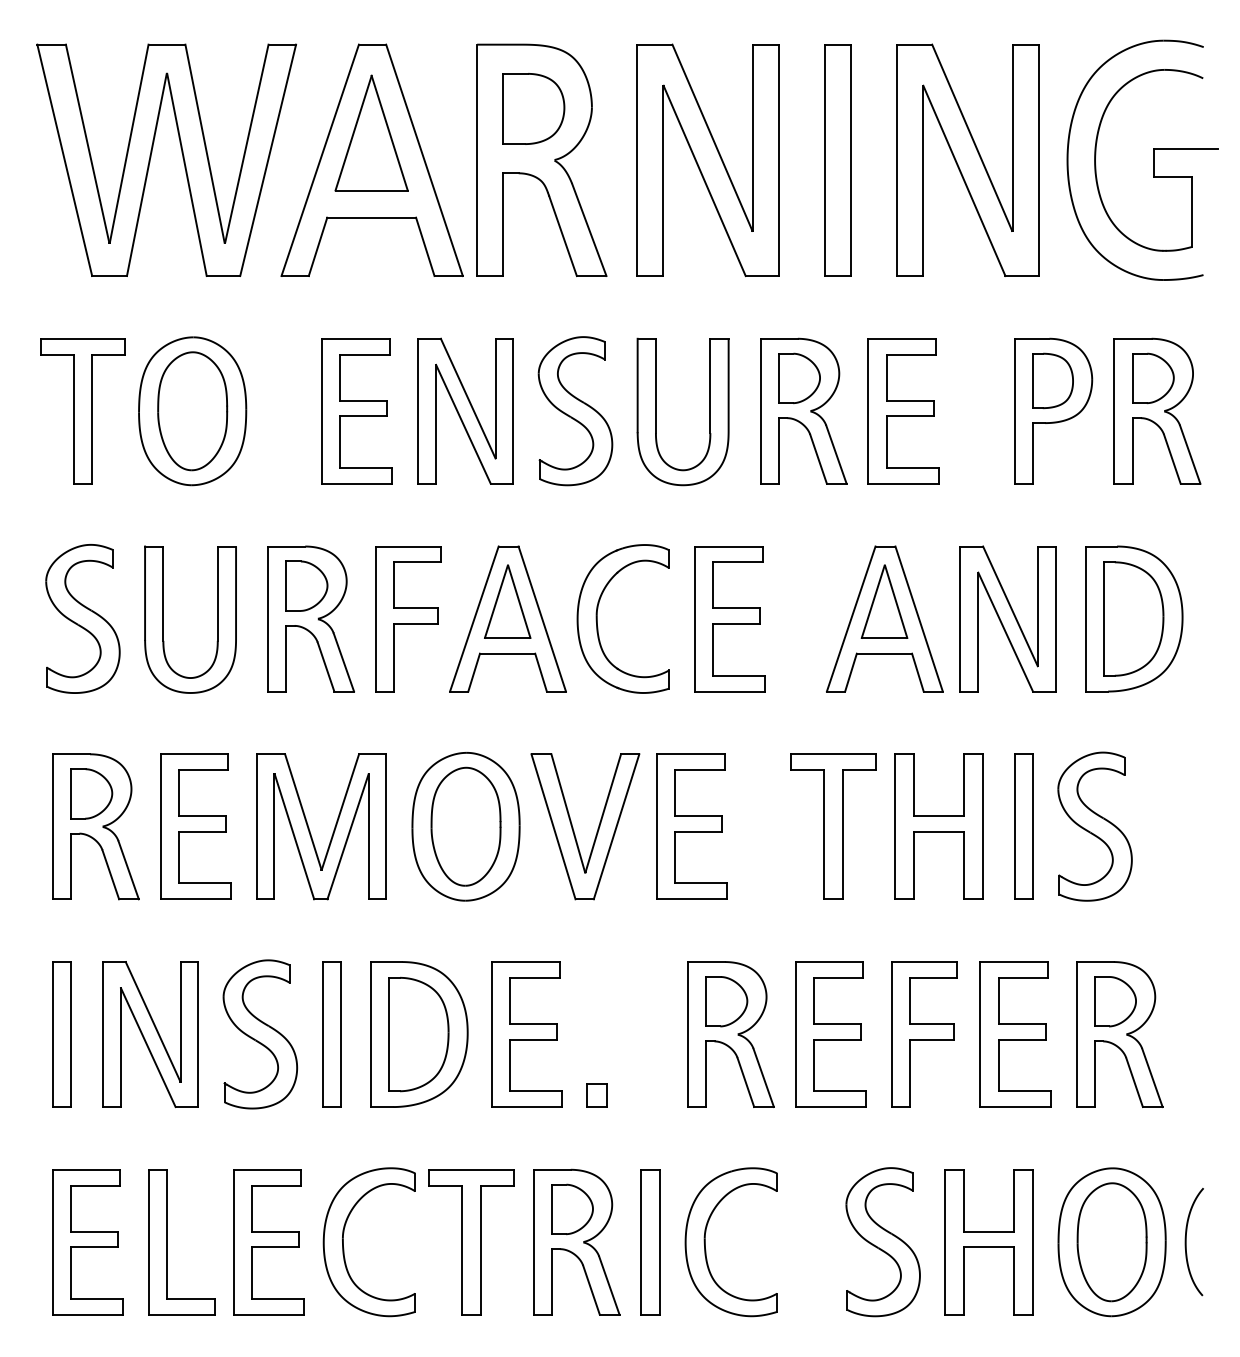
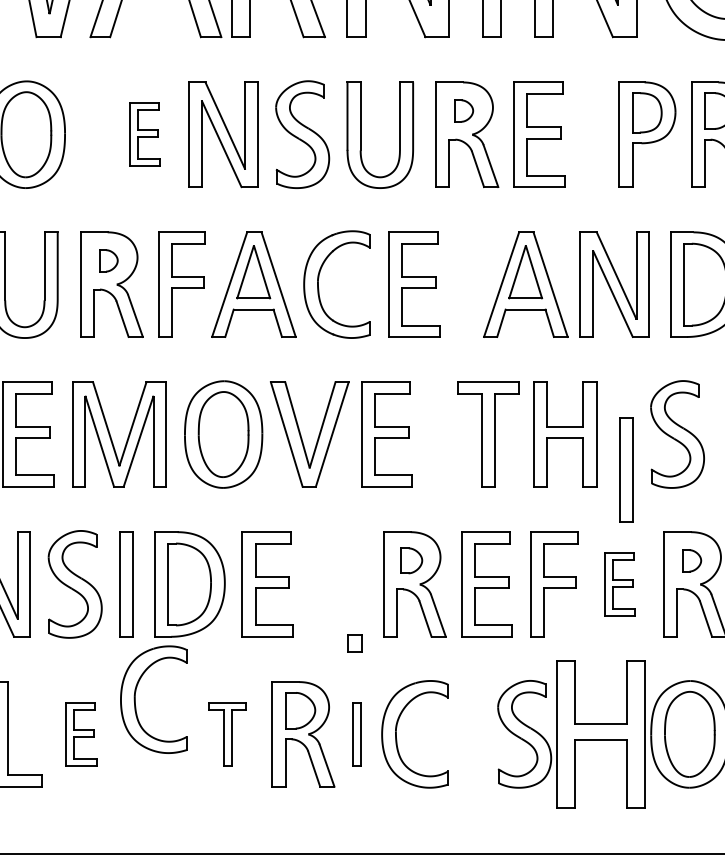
part: (799, 378) -> (464, 111), size x0.6
part: (356, 411) -> (144, 134), size x0.6
part: (306, 585) -> (108, 260), size x0.6
part: (1023, 826) -> (625, 469), moved
part: (726, 1001) -> (411, 560), size x0.7
part: (1115, 1001) -> (692, 560), size x0.6
part: (1015, 1034) -> (620, 584), size x0.6
part: (596, 1095) -> (354, 643), moved
part: (268, 1242) -> (81, 734), size x0.6
part: (471, 1242) -> (227, 734), size x0.6
part: (650, 1242) -> (356, 734), size x0.6
part: (988, 1242) -> (600, 734), size x1.4
part: (344, 1248) -> (135, 704), moved

